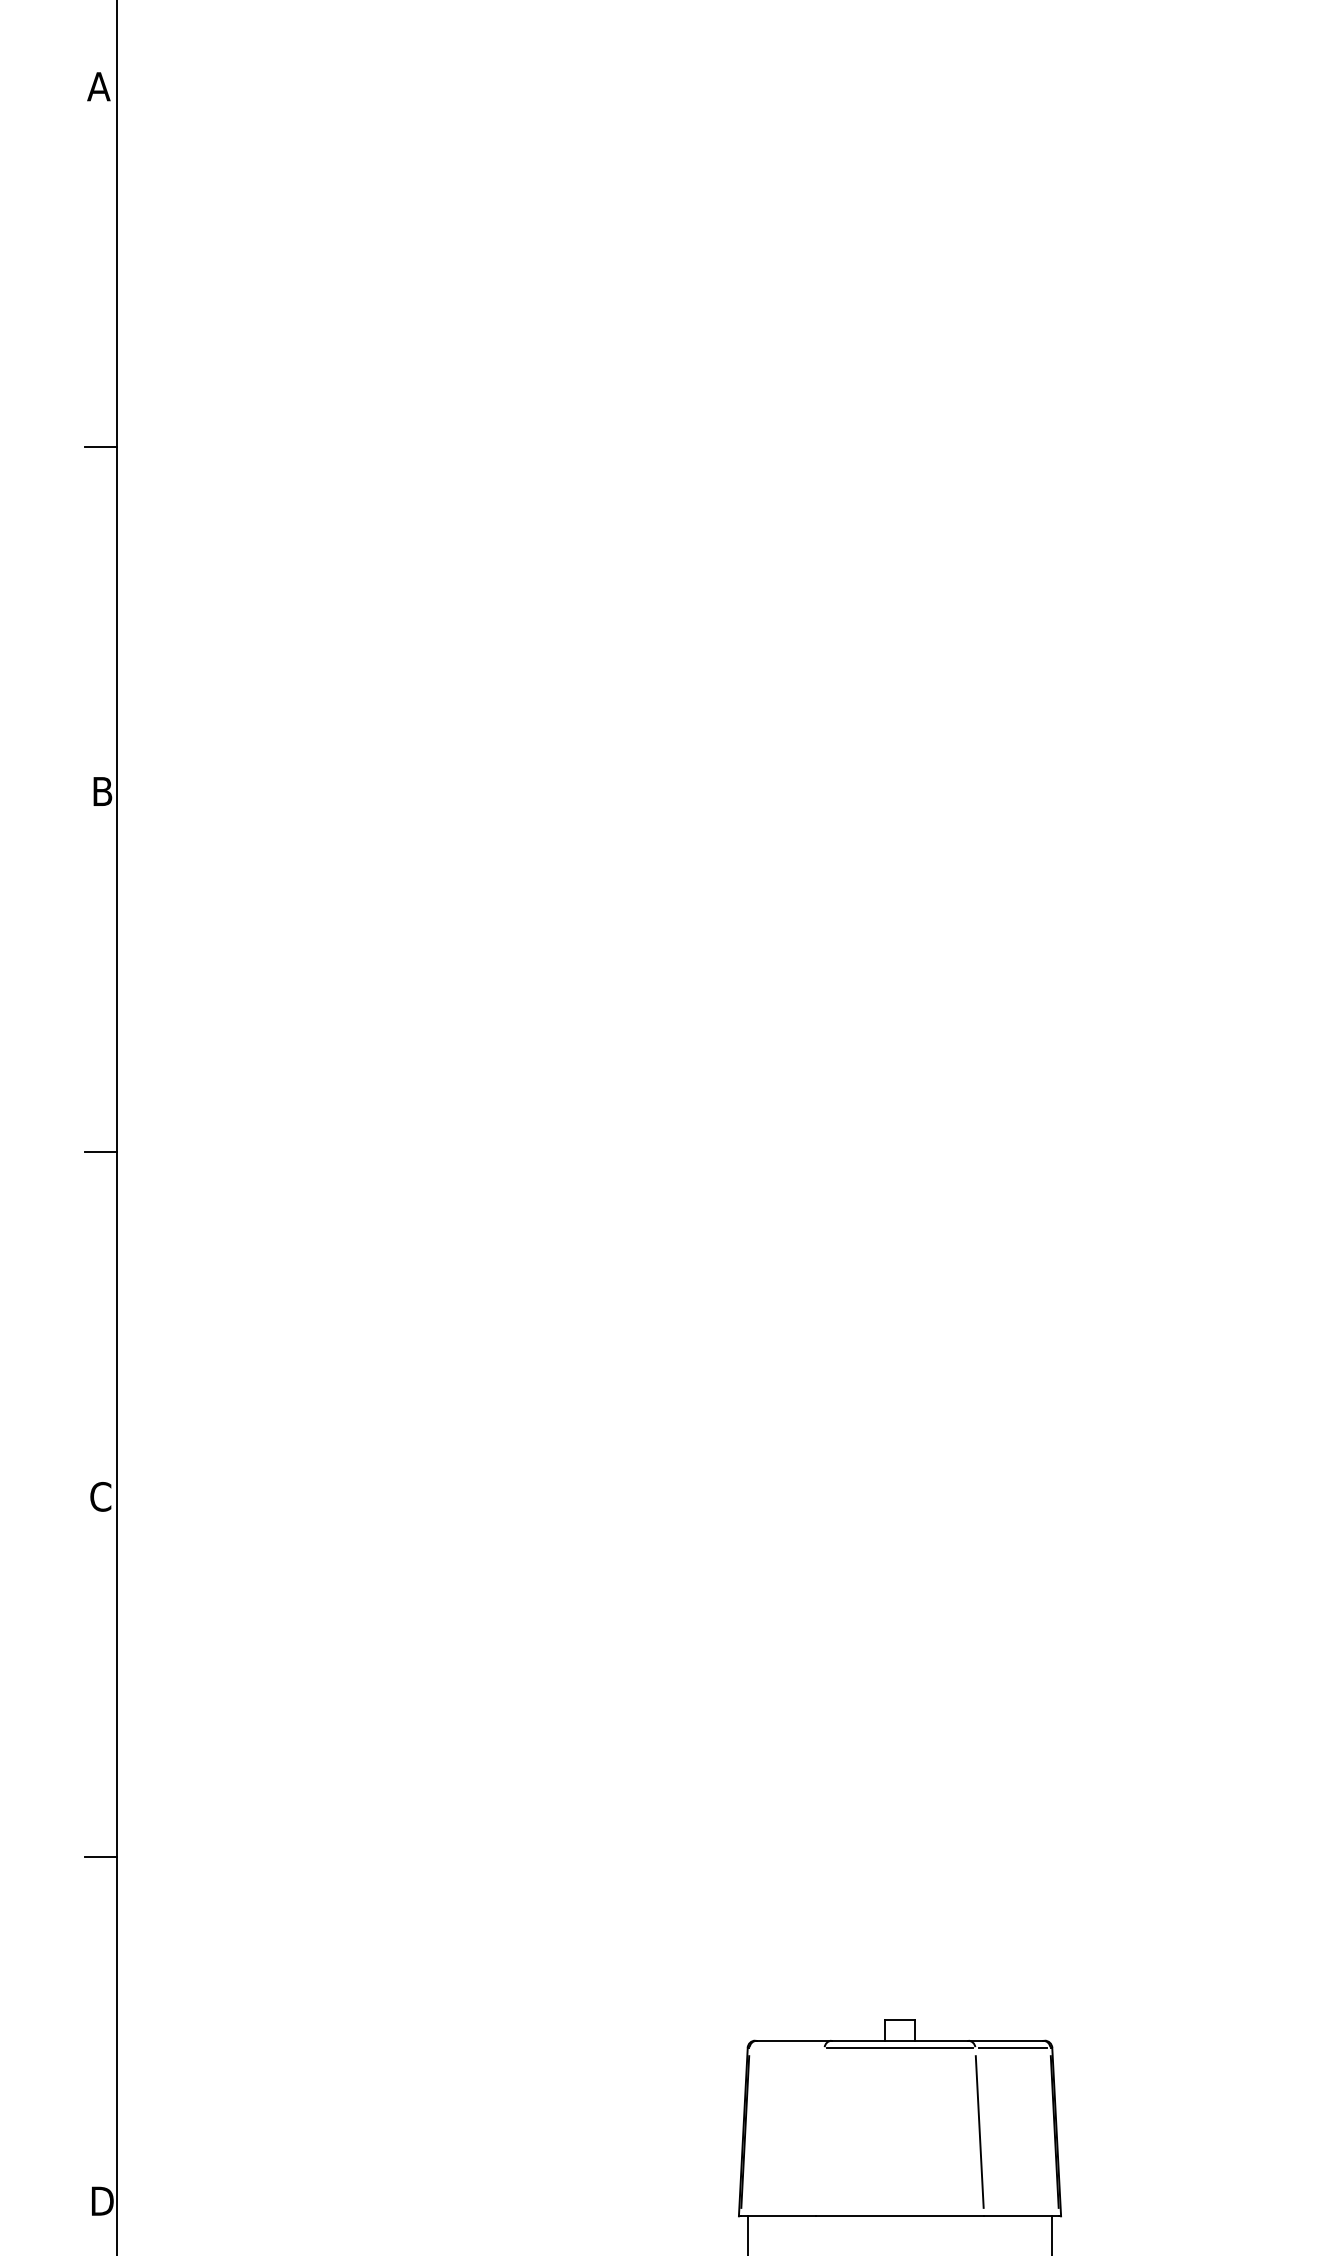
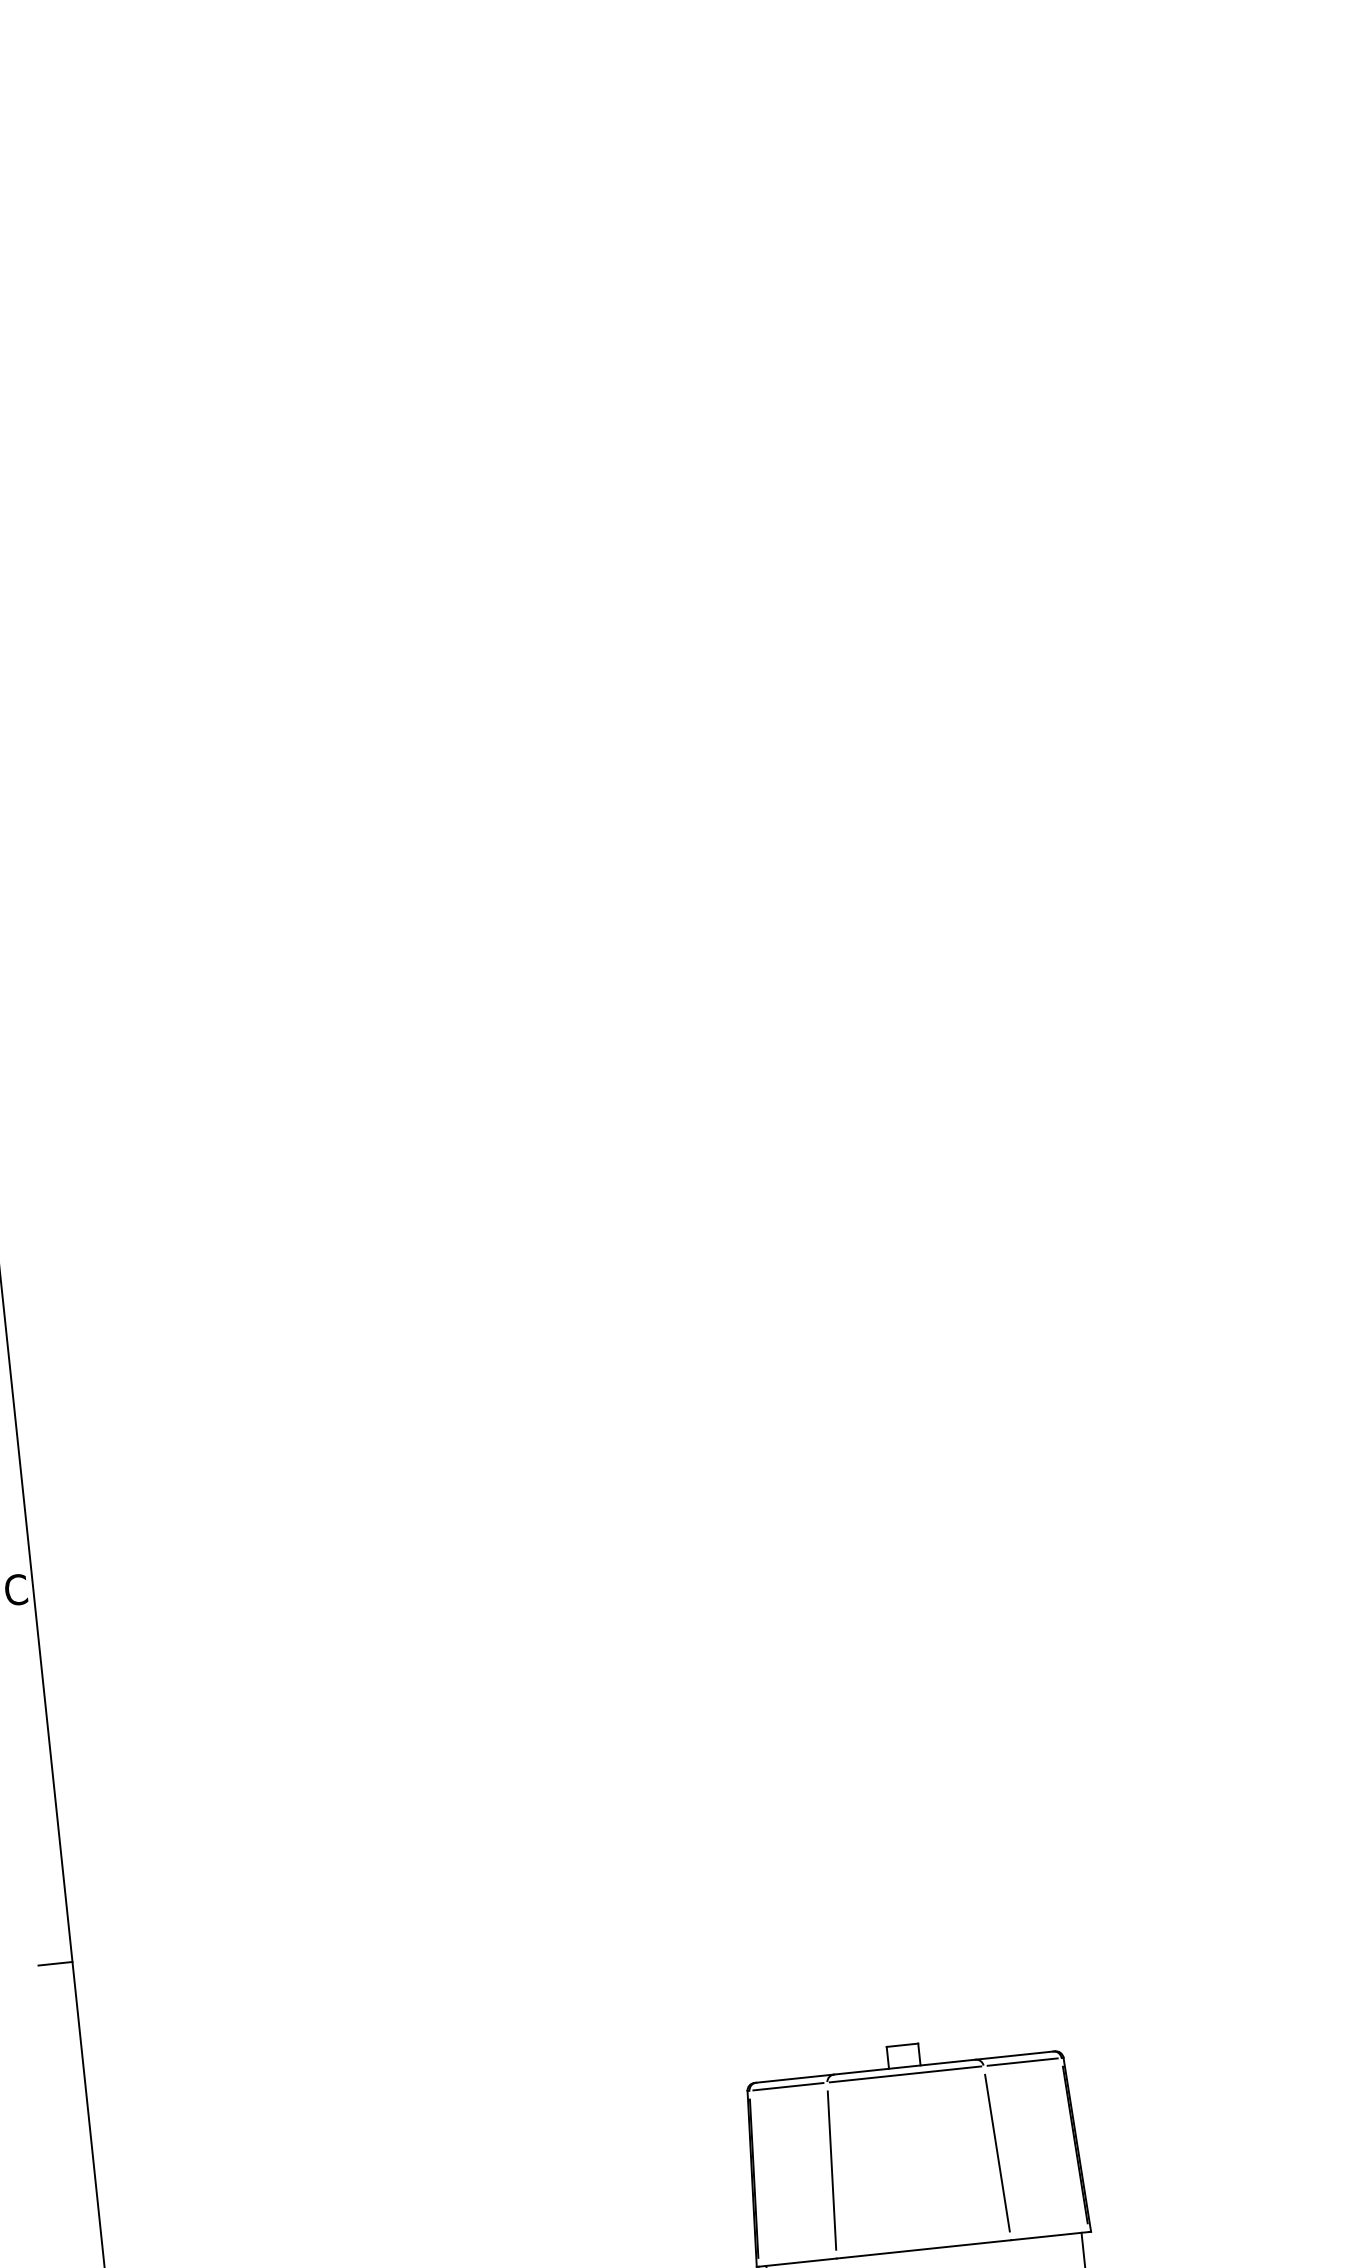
line: (786, 2047) -> (787, 2086), added
line: (820, 2131) -> (832, 2170), added

